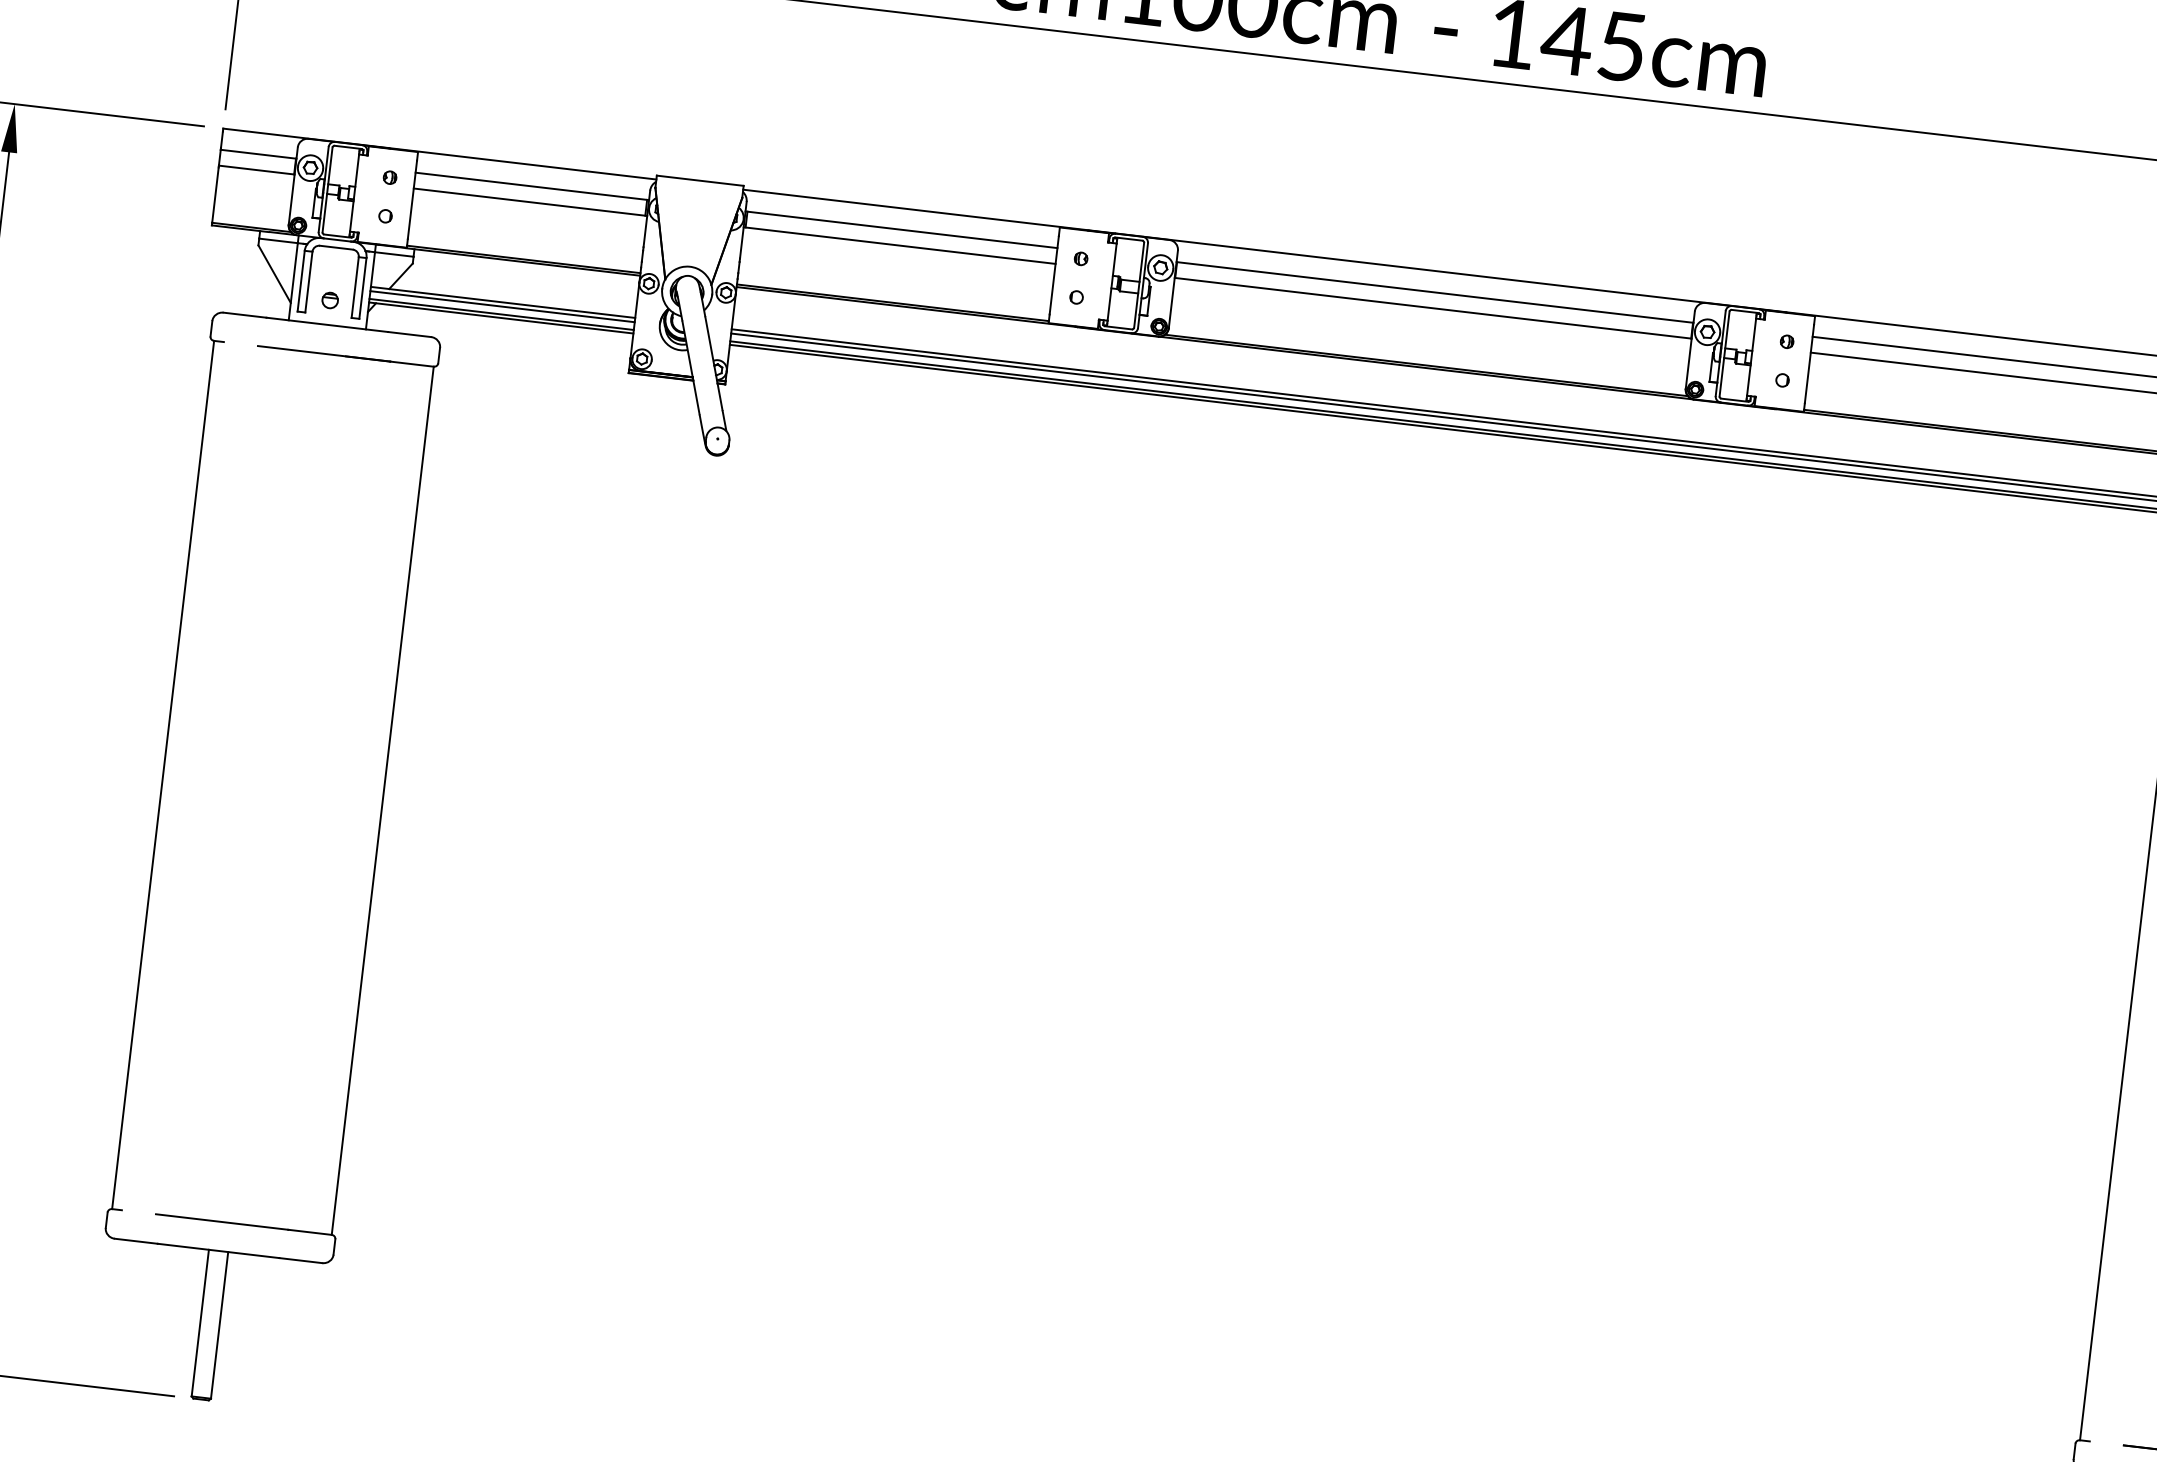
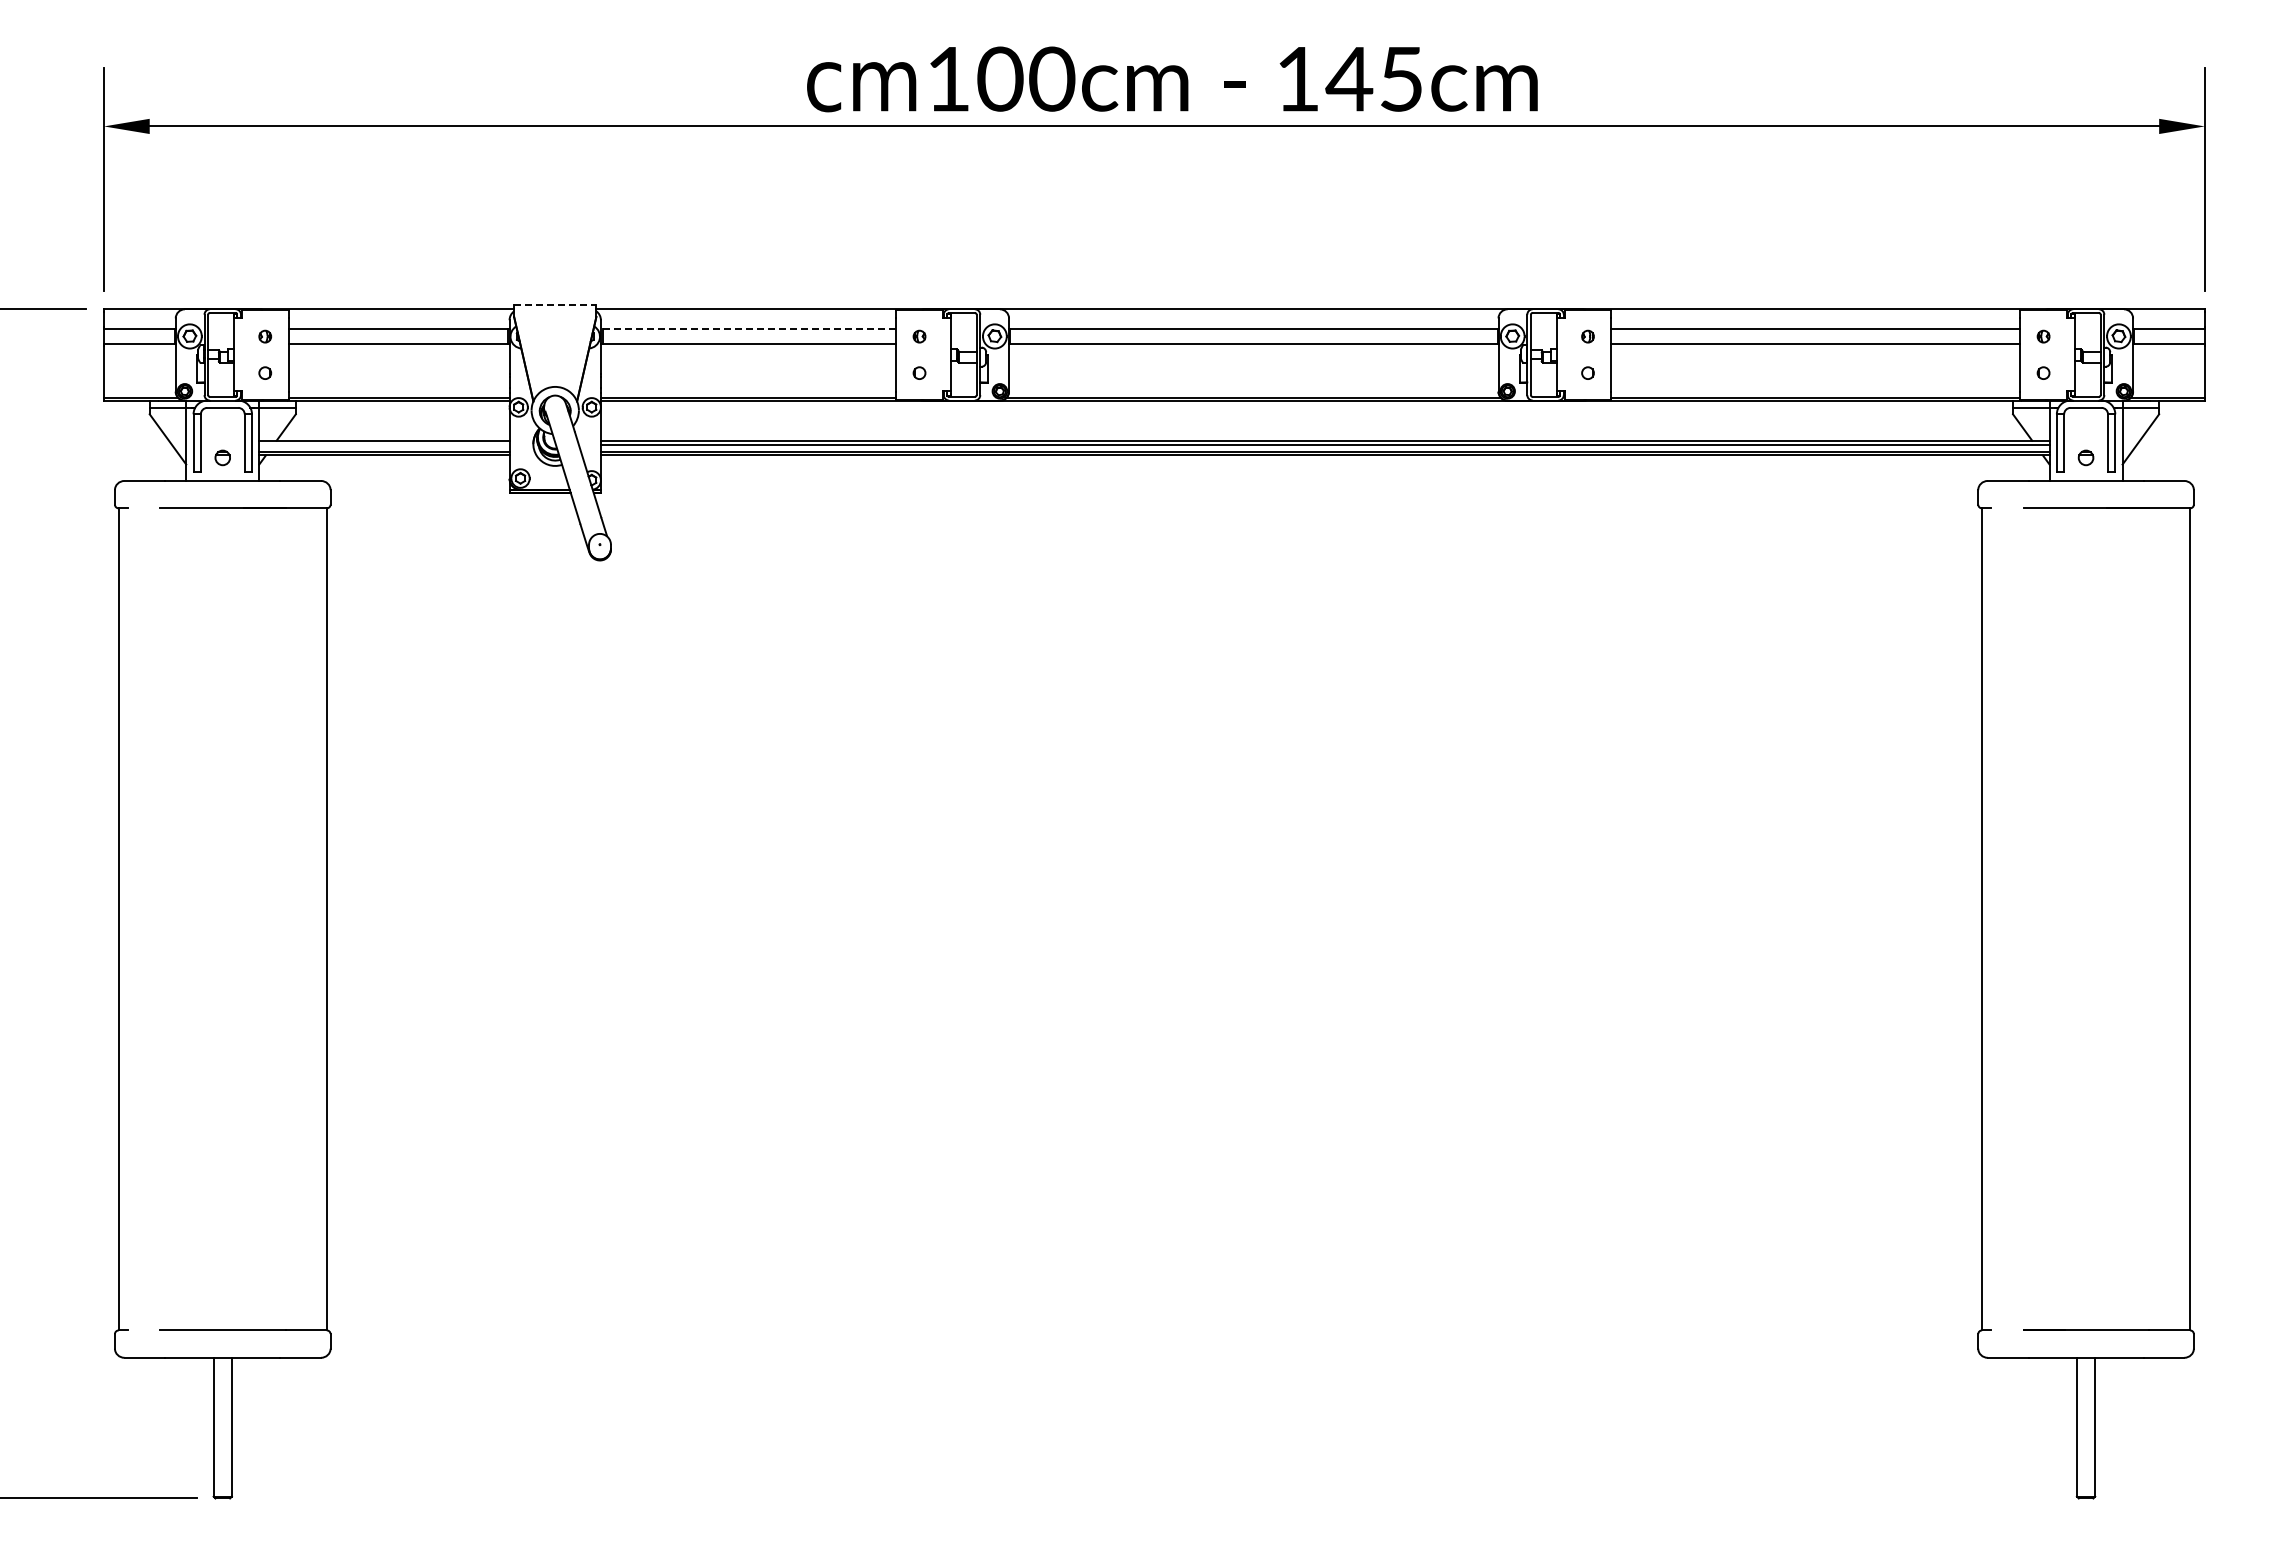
line: (700, 180) -> (555, 305), solid -> dashed
line: (901, 230) -> (748, 329), solid -> dashed
line: (502, 306) -> (384, 444), removed

